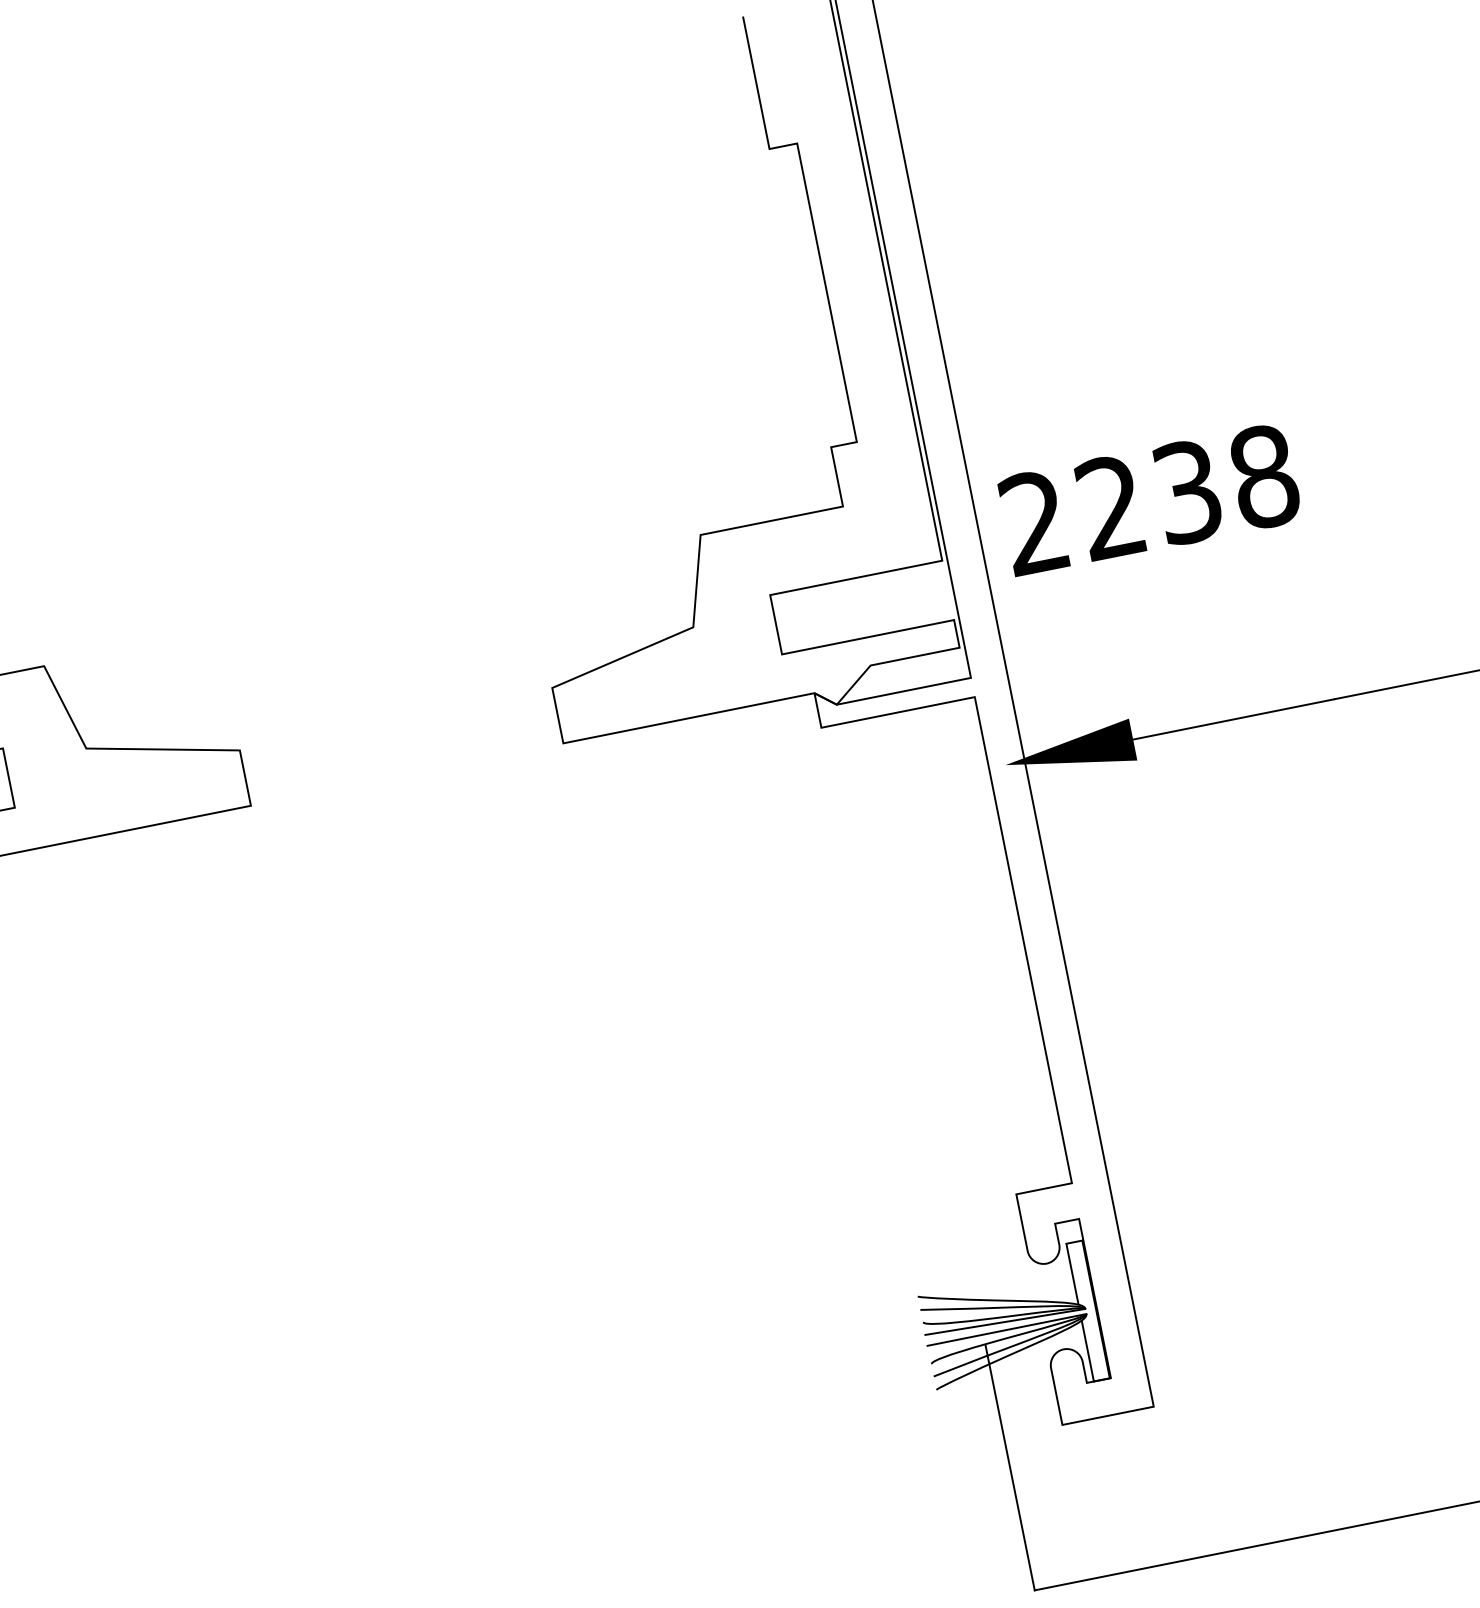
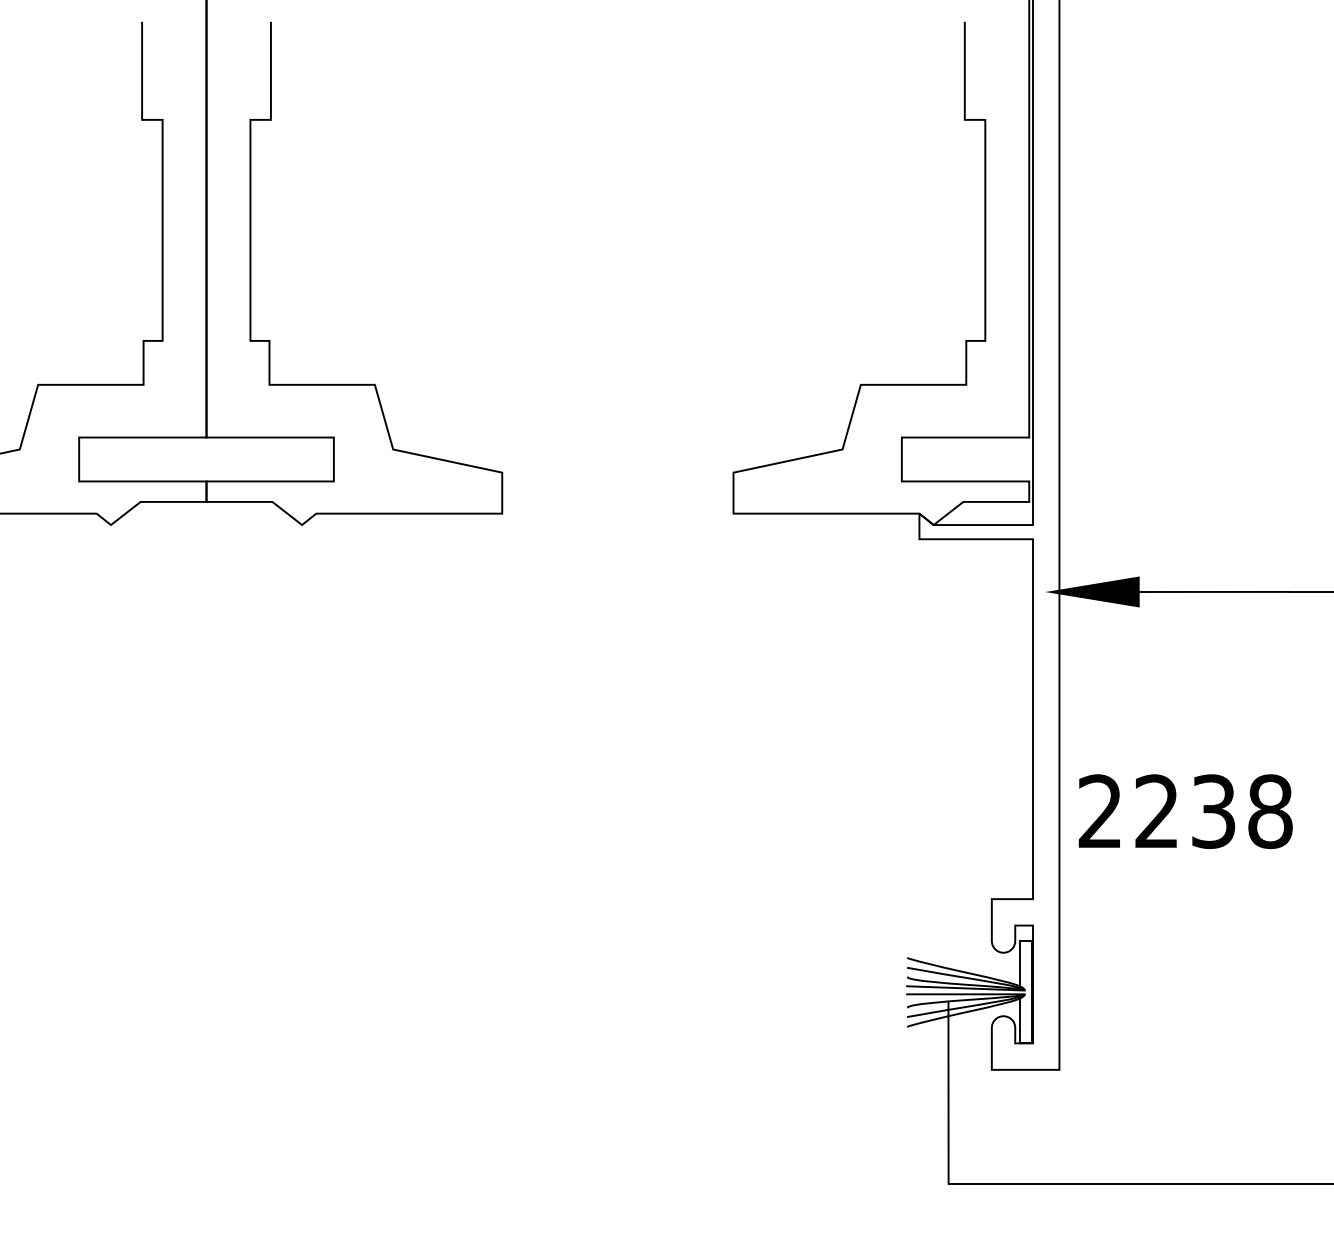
text: (1149, 499) -> (1185, 811), moved

